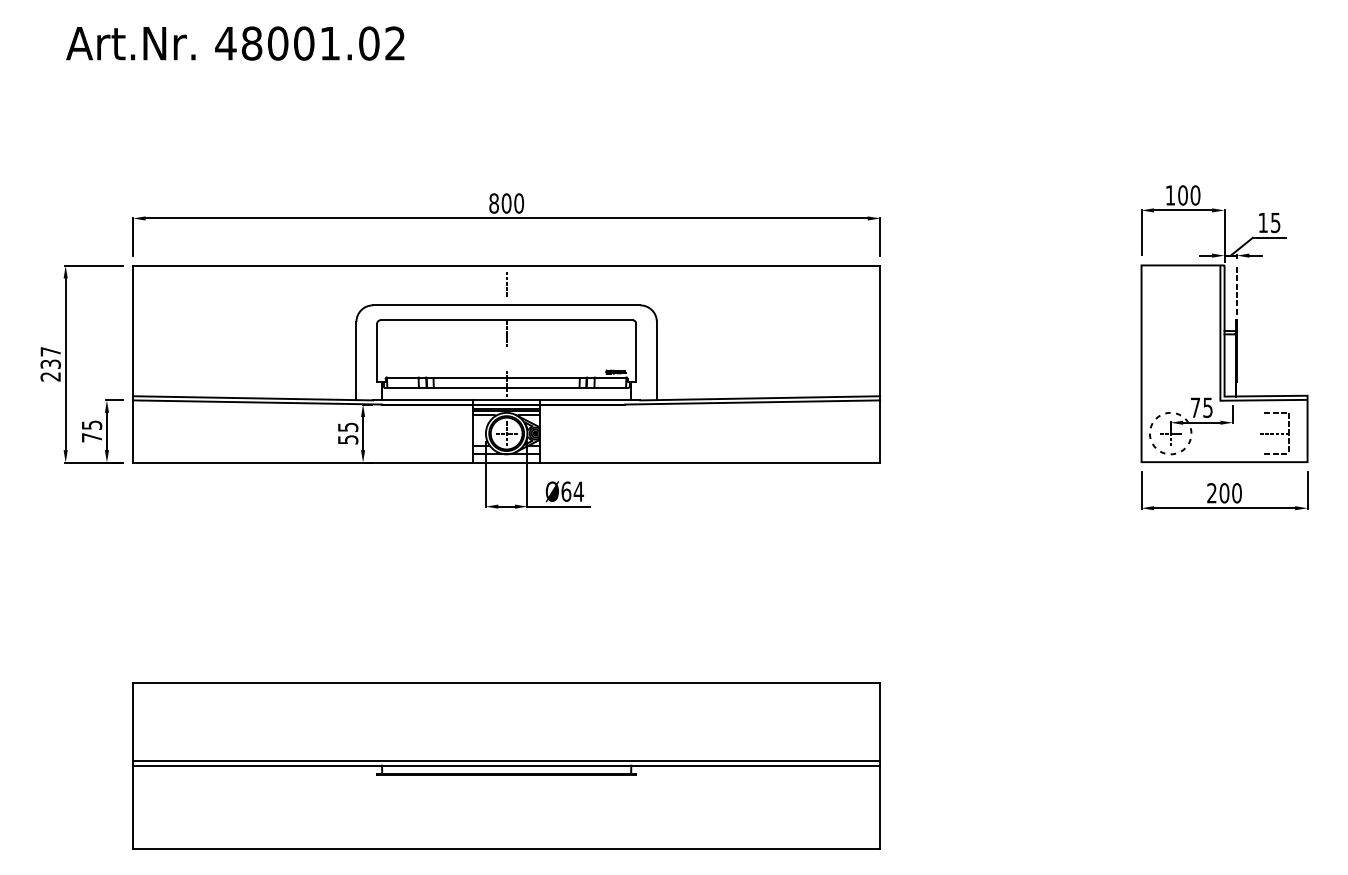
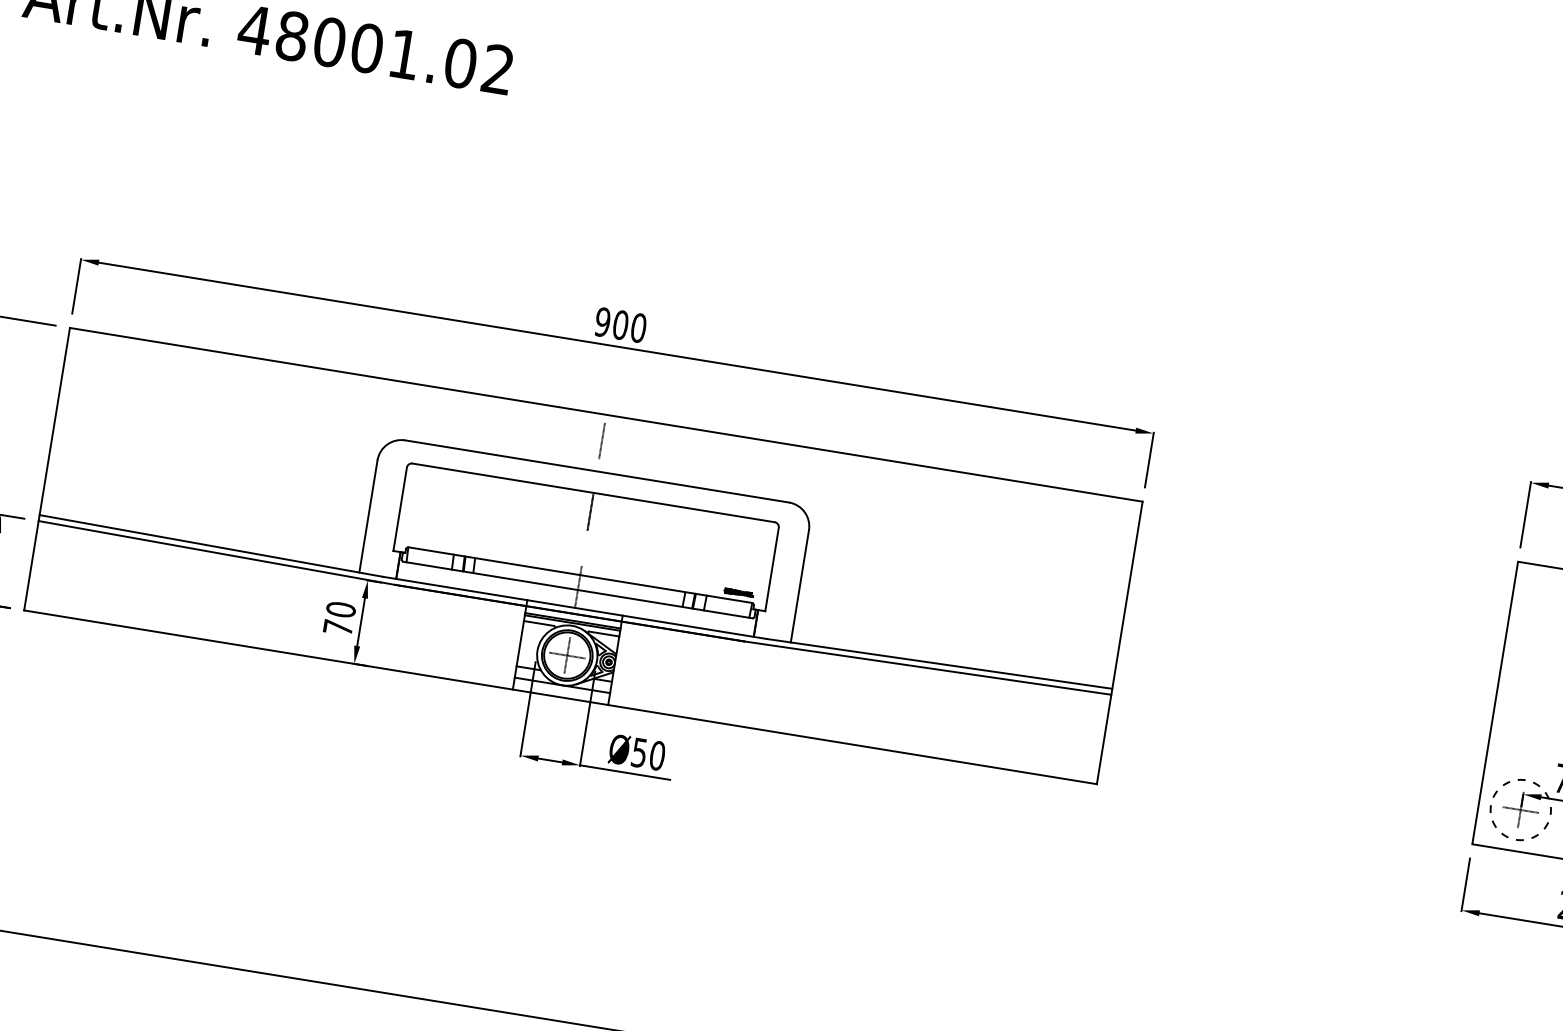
text: (493, 203) -> (601, 322), 800 -> 900
text: (347, 433) -> (338, 618), 55 -> 70
text: (572, 491) -> (648, 754), Ø64 -> Ø50

